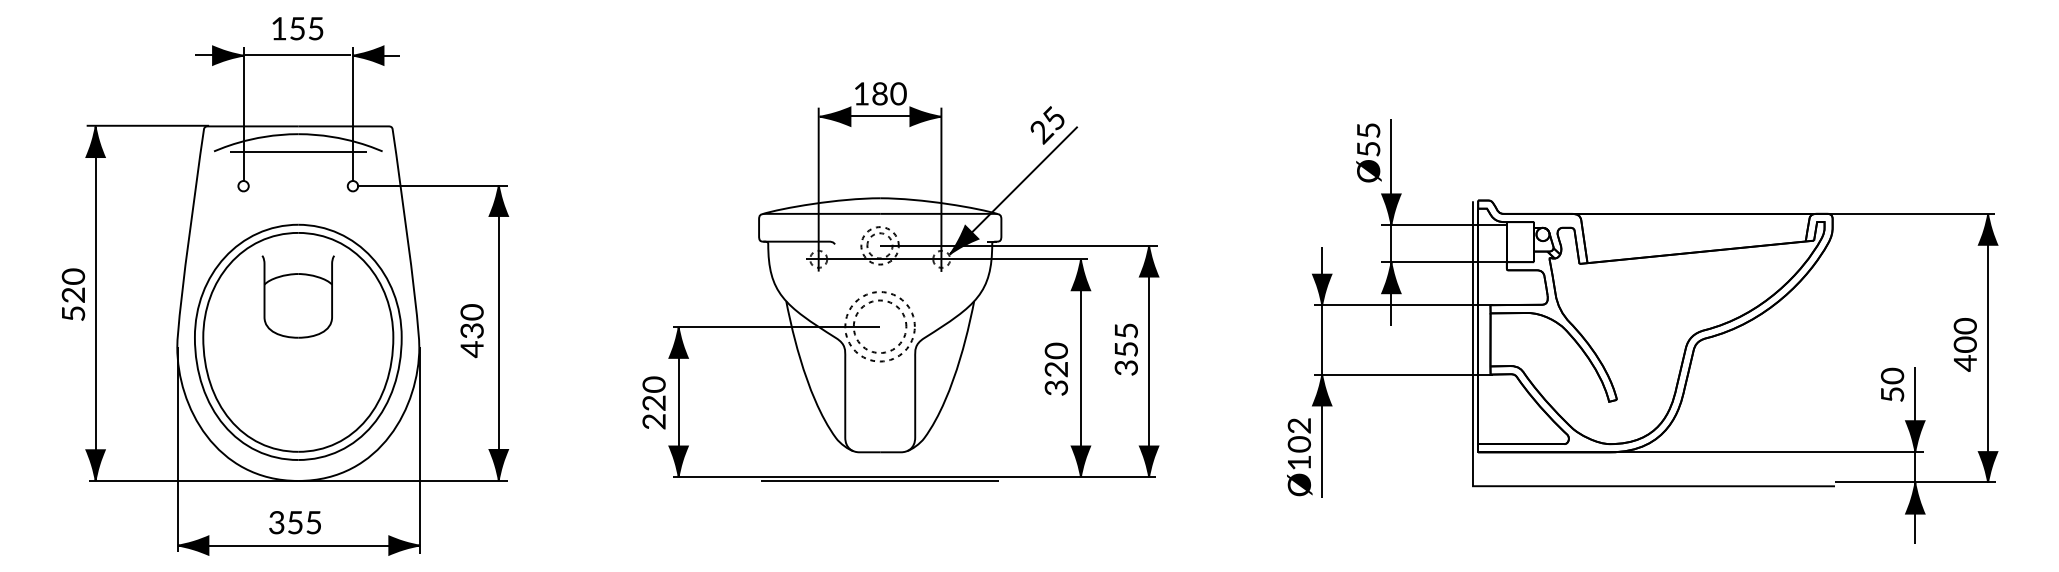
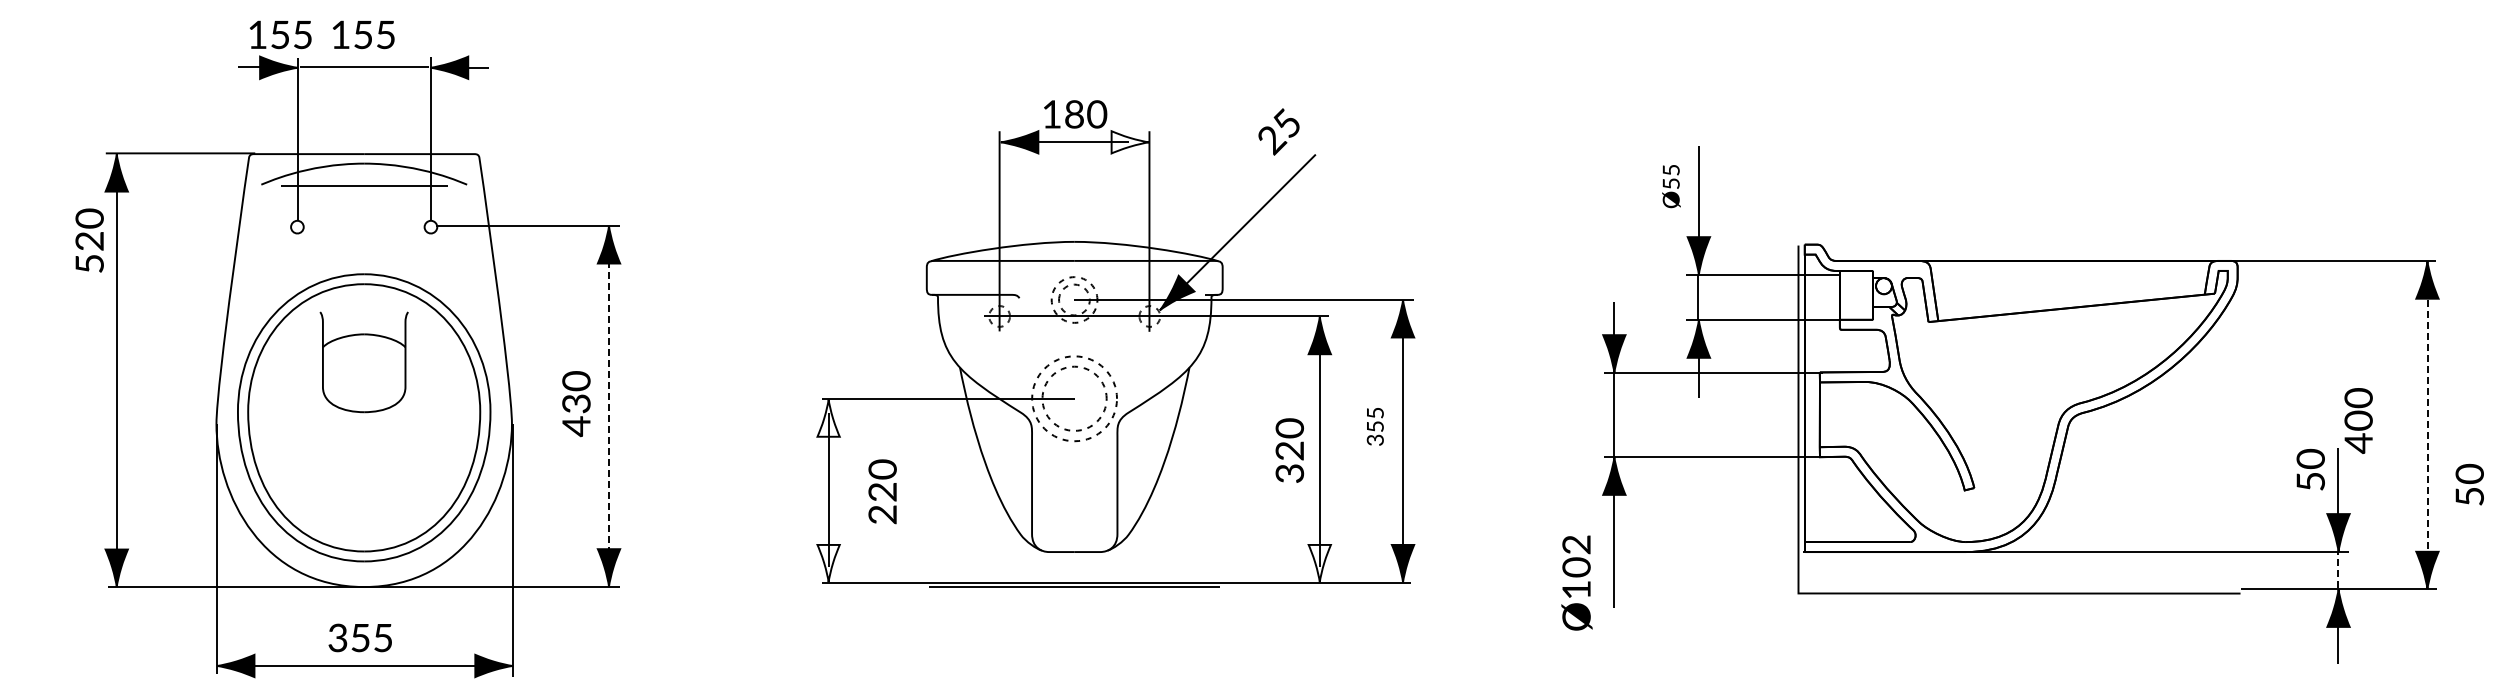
part: (229, 28) -> (280, 34), added
fill: (925, 116) -> (1130, 142), removed
text: (1047, 125) -> (1278, 131), moved
part: (1368, 152) -> (1671, 186), size x0.6
part: (73, 294) -> (89, 240), moved
line: (499, 332) -> (609, 405), solid -> dashed
fill: (678, 342) -> (828, 417), removed
part: (1965, 344) -> (2358, 420), moved
part: (1126, 349) -> (1375, 426), size x0.6
line: (1988, 349) -> (2427, 426), solid -> dashed
part: (2022, 396) -> (2469, 484), added
part: (653, 402) -> (882, 491), moved
part: (1299, 456) -> (1576, 582), moved
fill: (678, 461) -> (828, 563), removed
fill: (1080, 461) -> (1319, 563), removed
line: (1915, 466) -> (2338, 569), solid -> dashed

